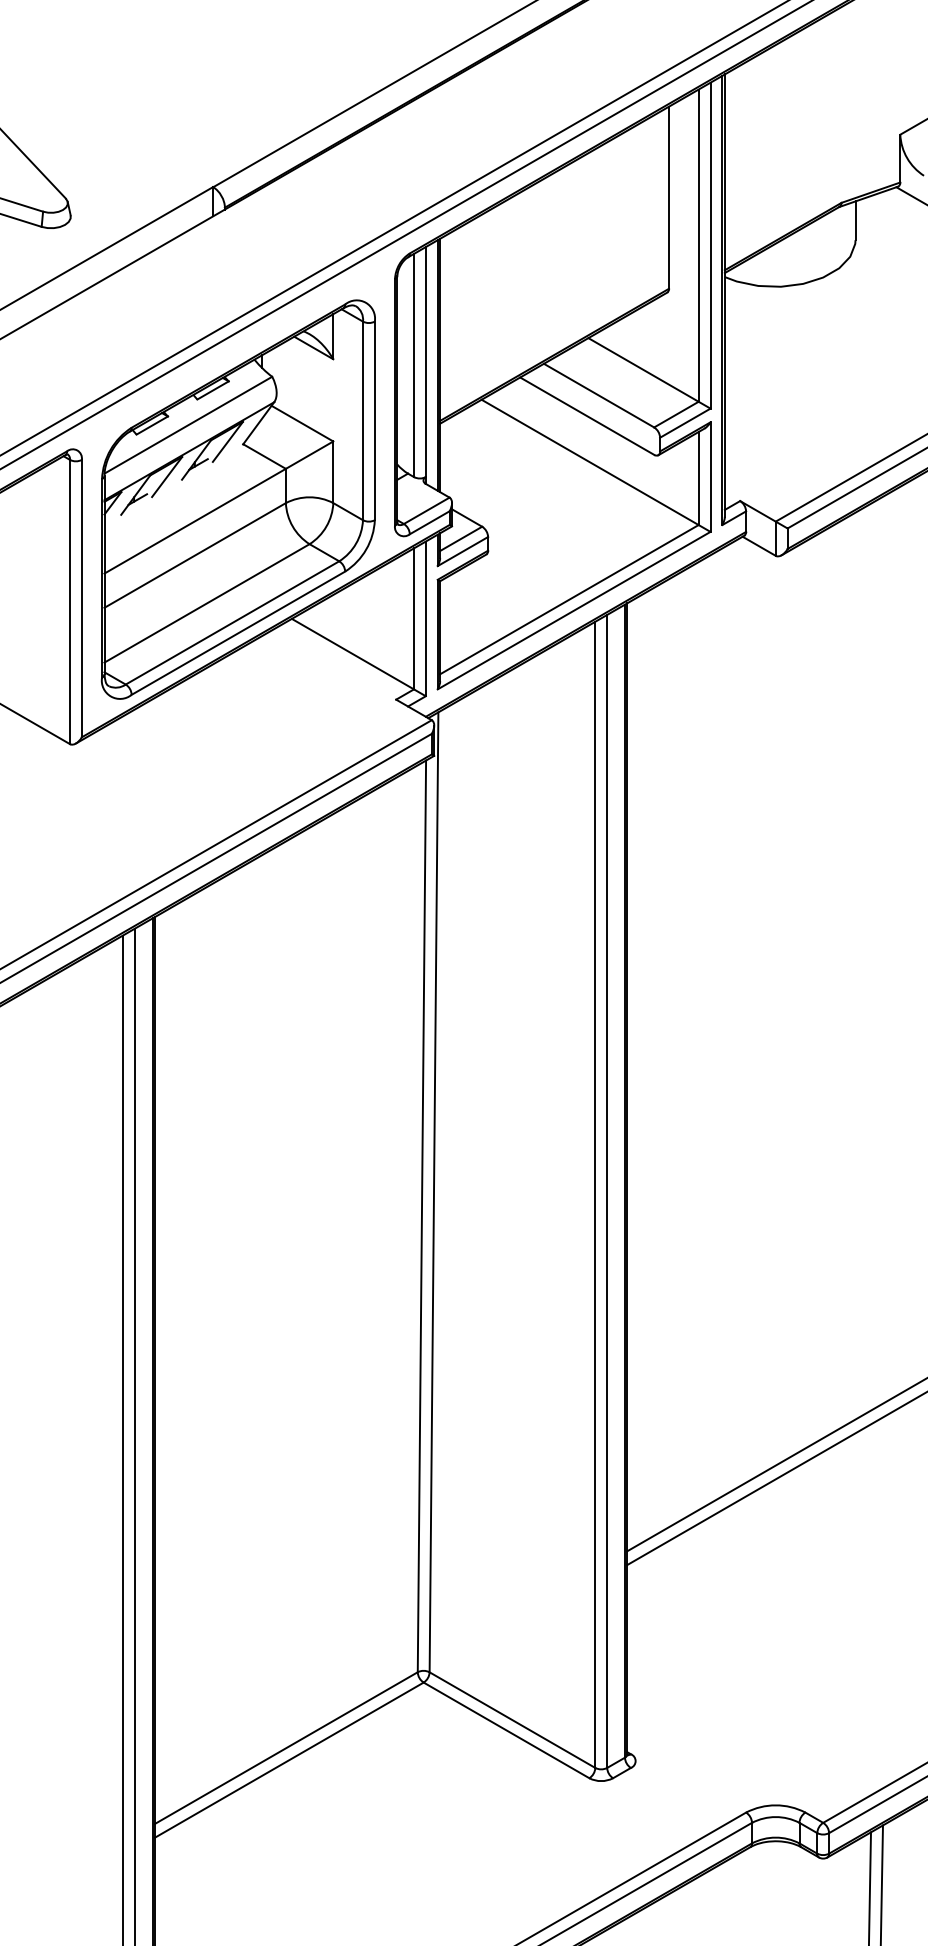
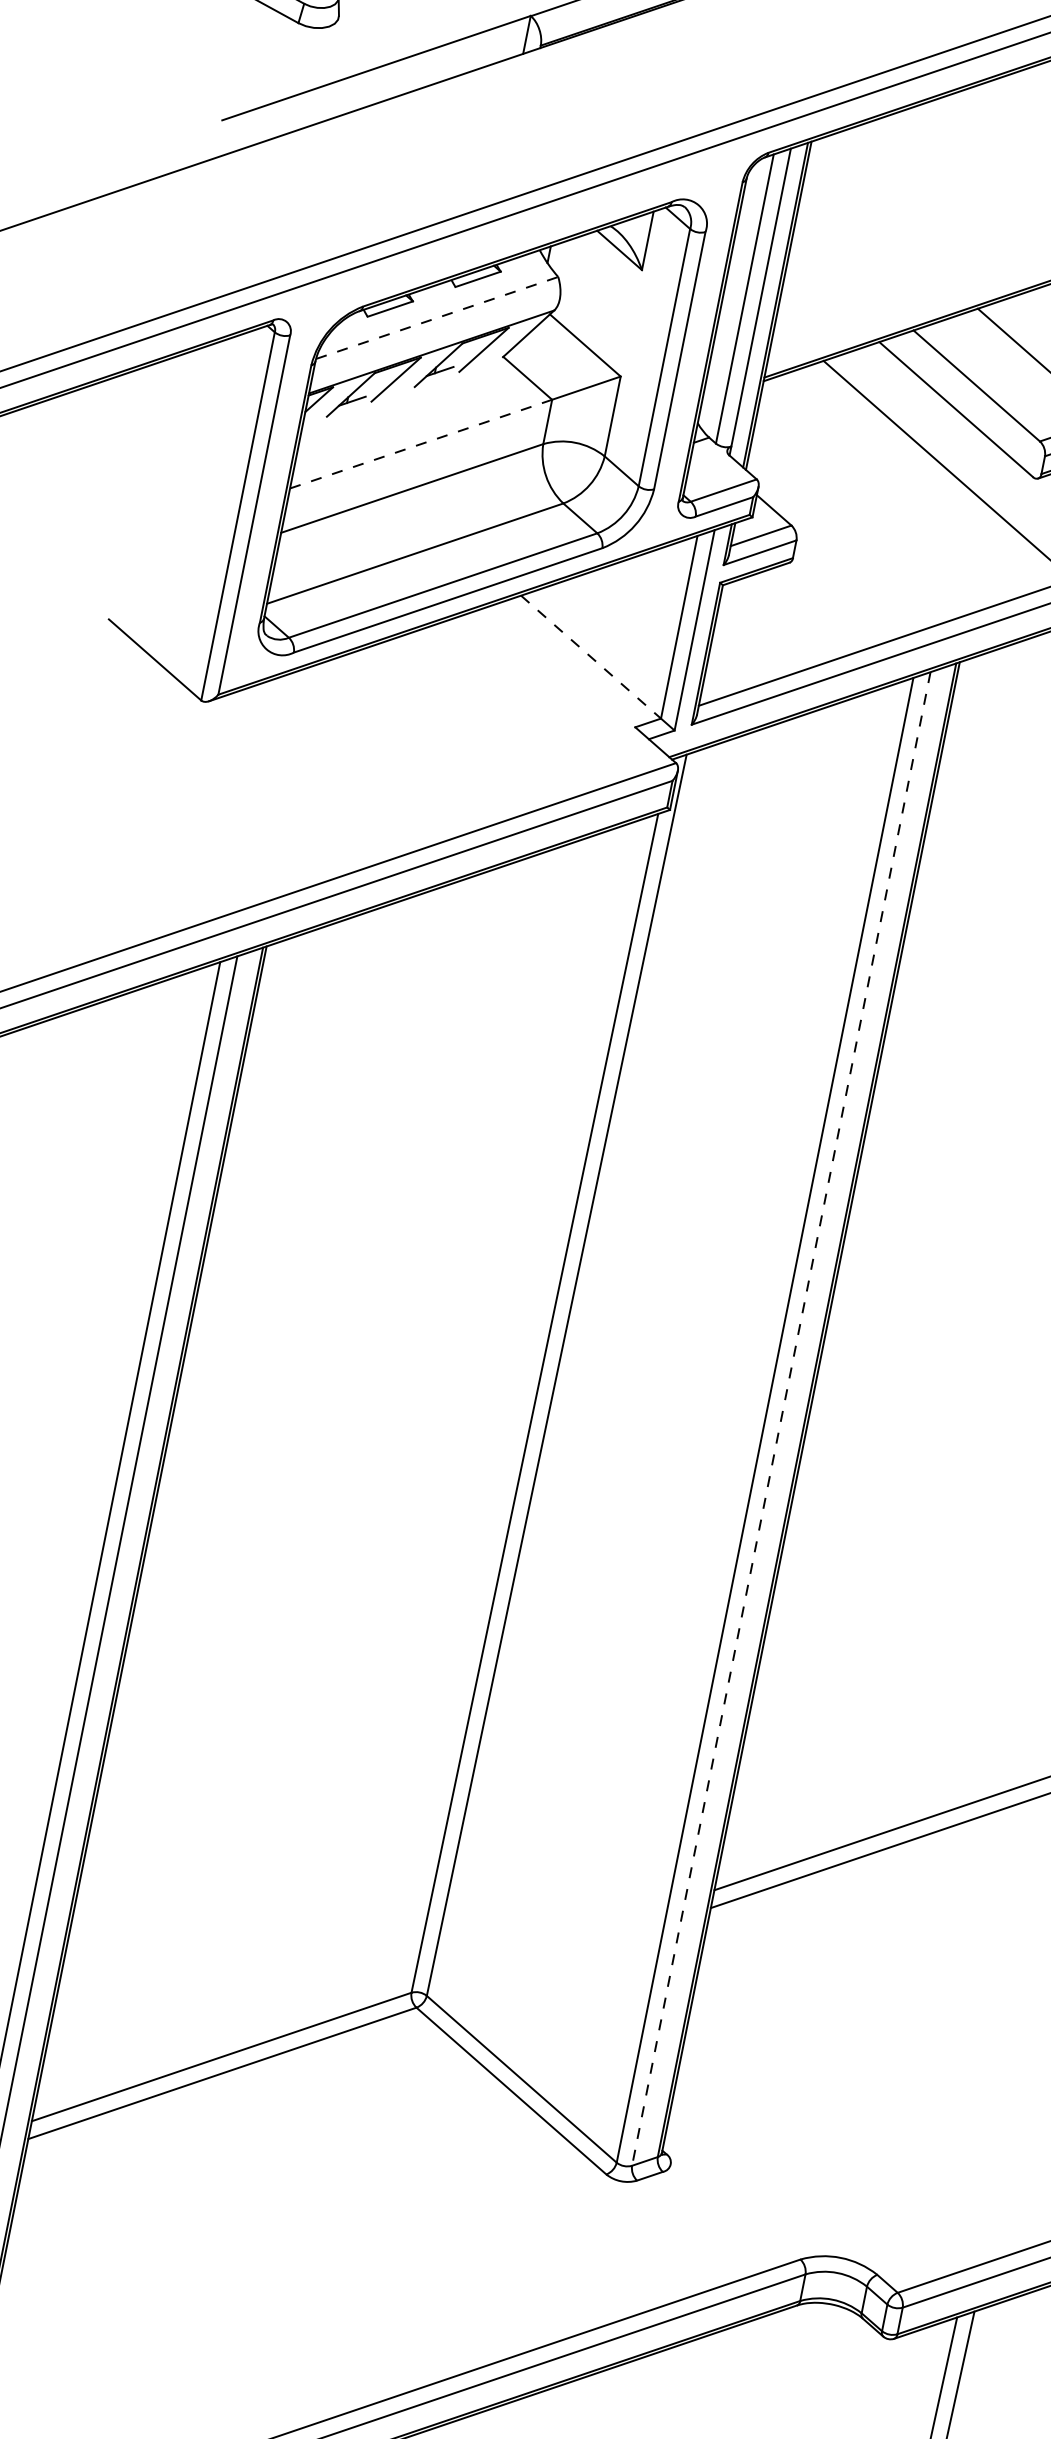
line: (188, 425) -> (437, 318), solid -> dashed
line: (195, 521) -> (421, 444), solid -> dashed
line: (352, 654) -> (590, 657), solid -> dashed
line: (607, 1191) -> (781, 1419), solid -> dashed

